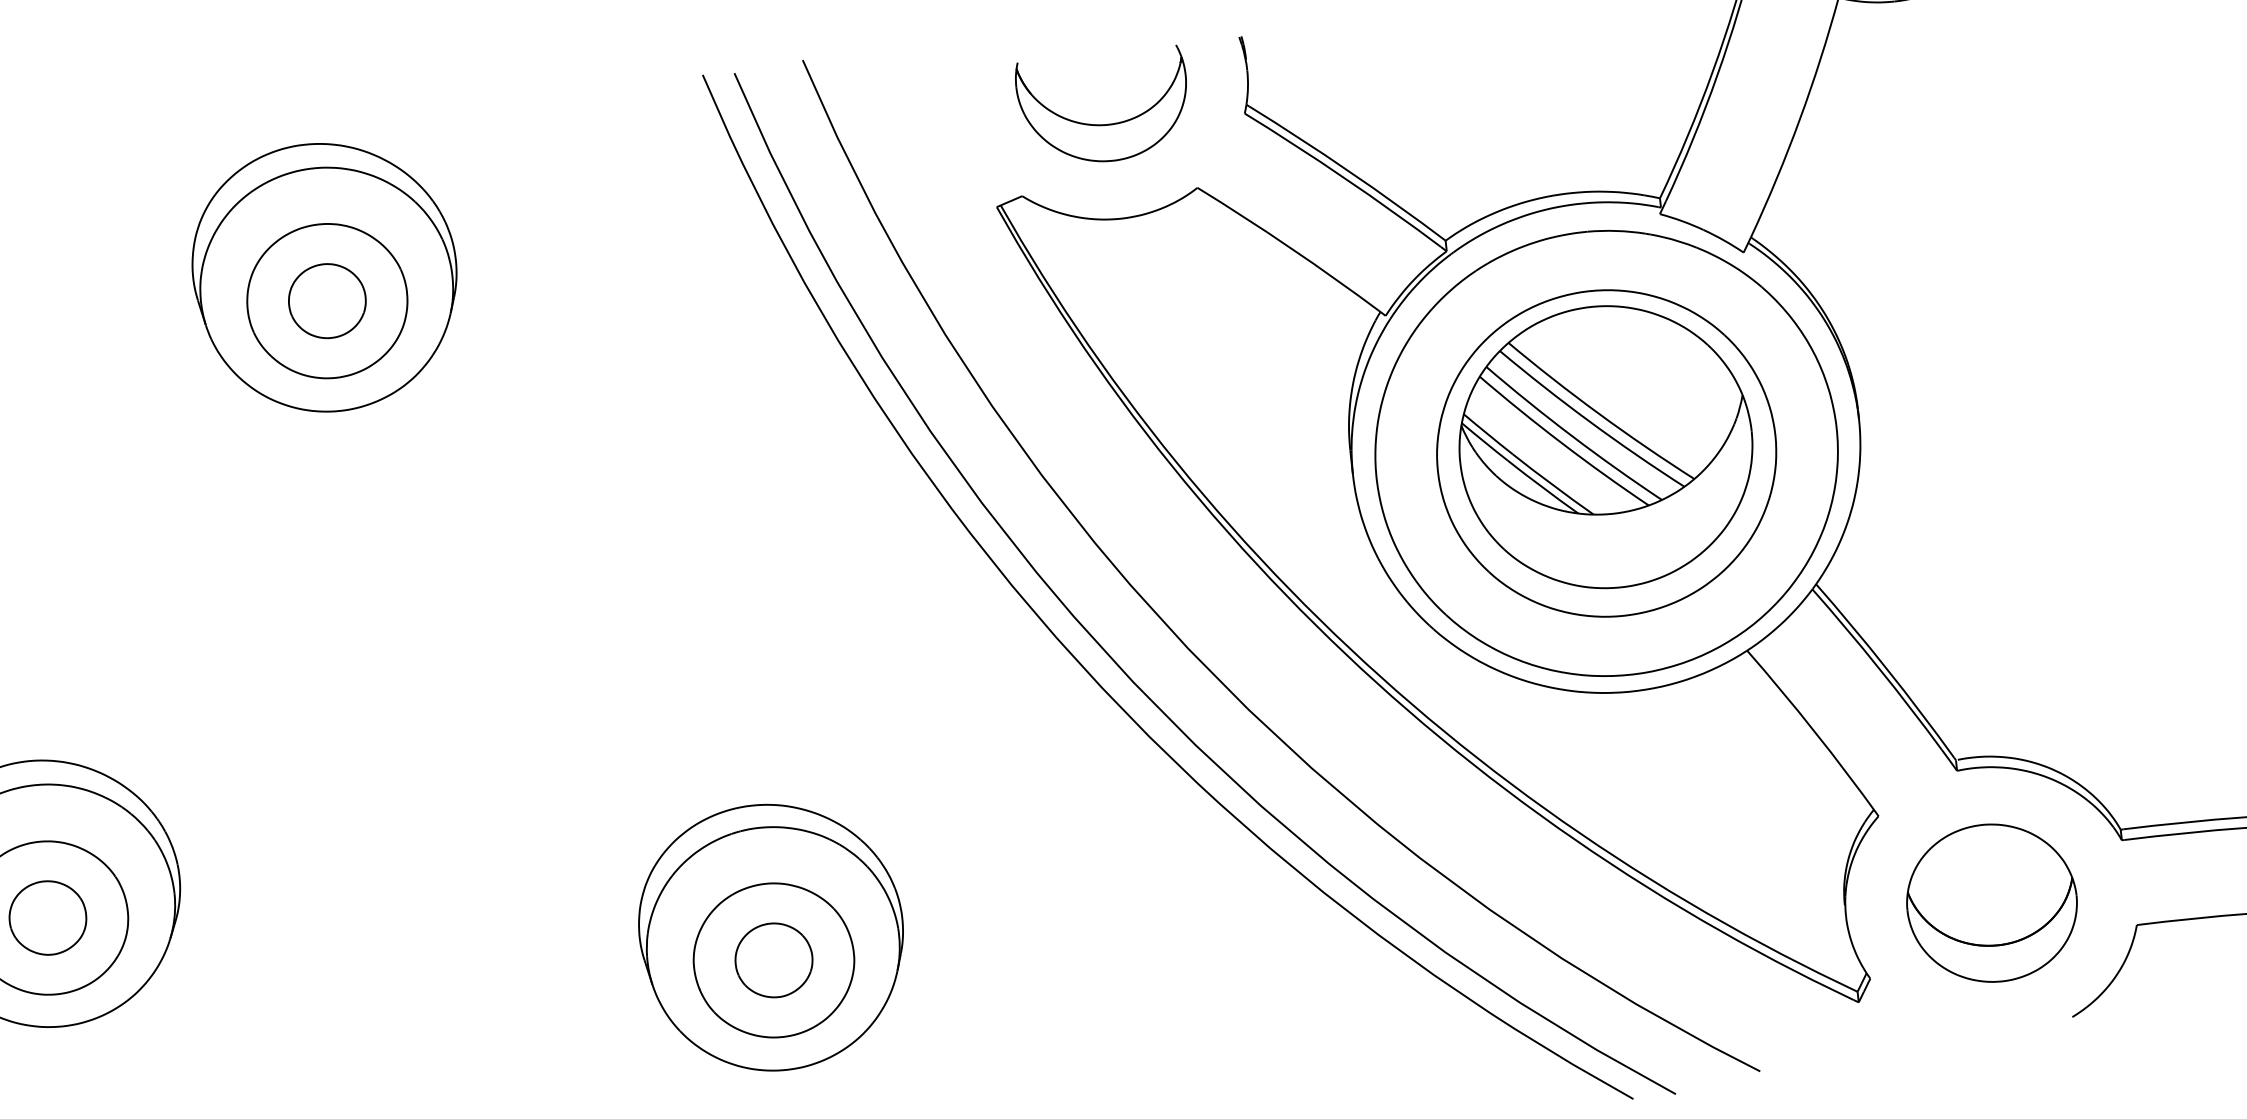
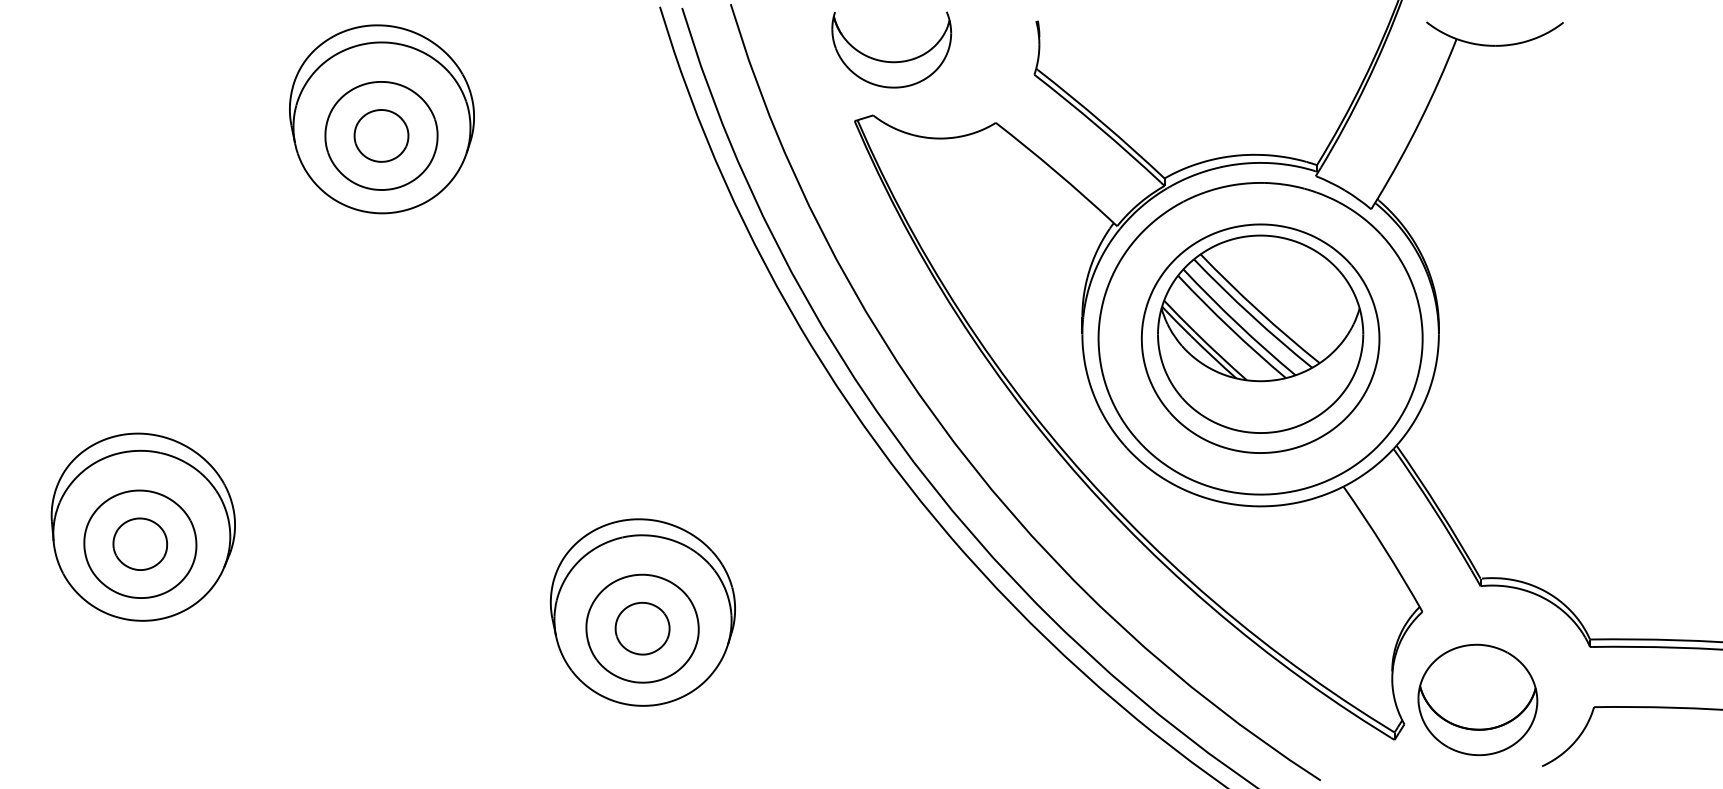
part: (1105, 124) -> (891, 61), moved
part: (1991, 902) -> (1477, 699), moved

